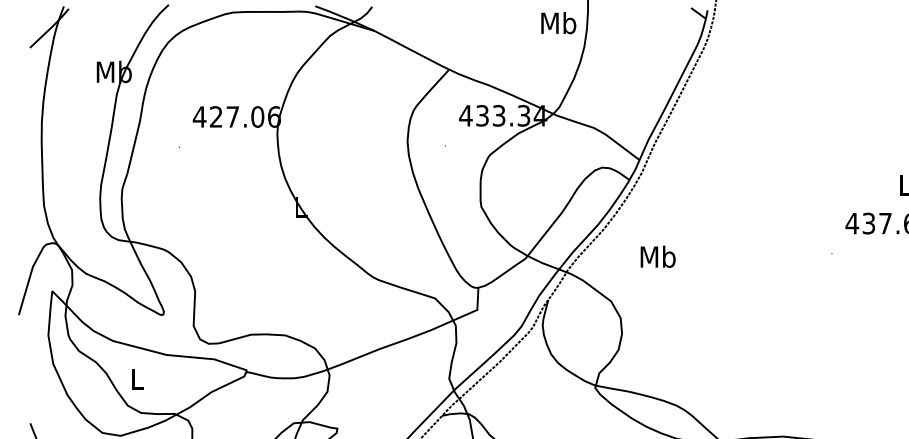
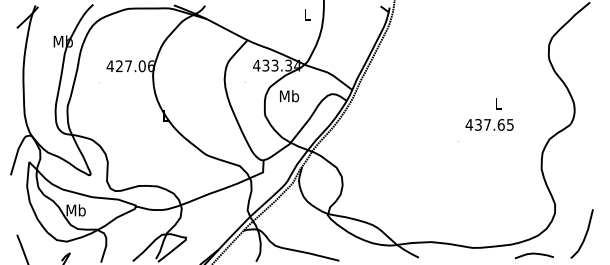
text: (558, 22) -> (307, 14), Mb -> L
text: (658, 257) -> (289, 96), moved
text: (136, 379) -> (75, 210), L -> Mb

